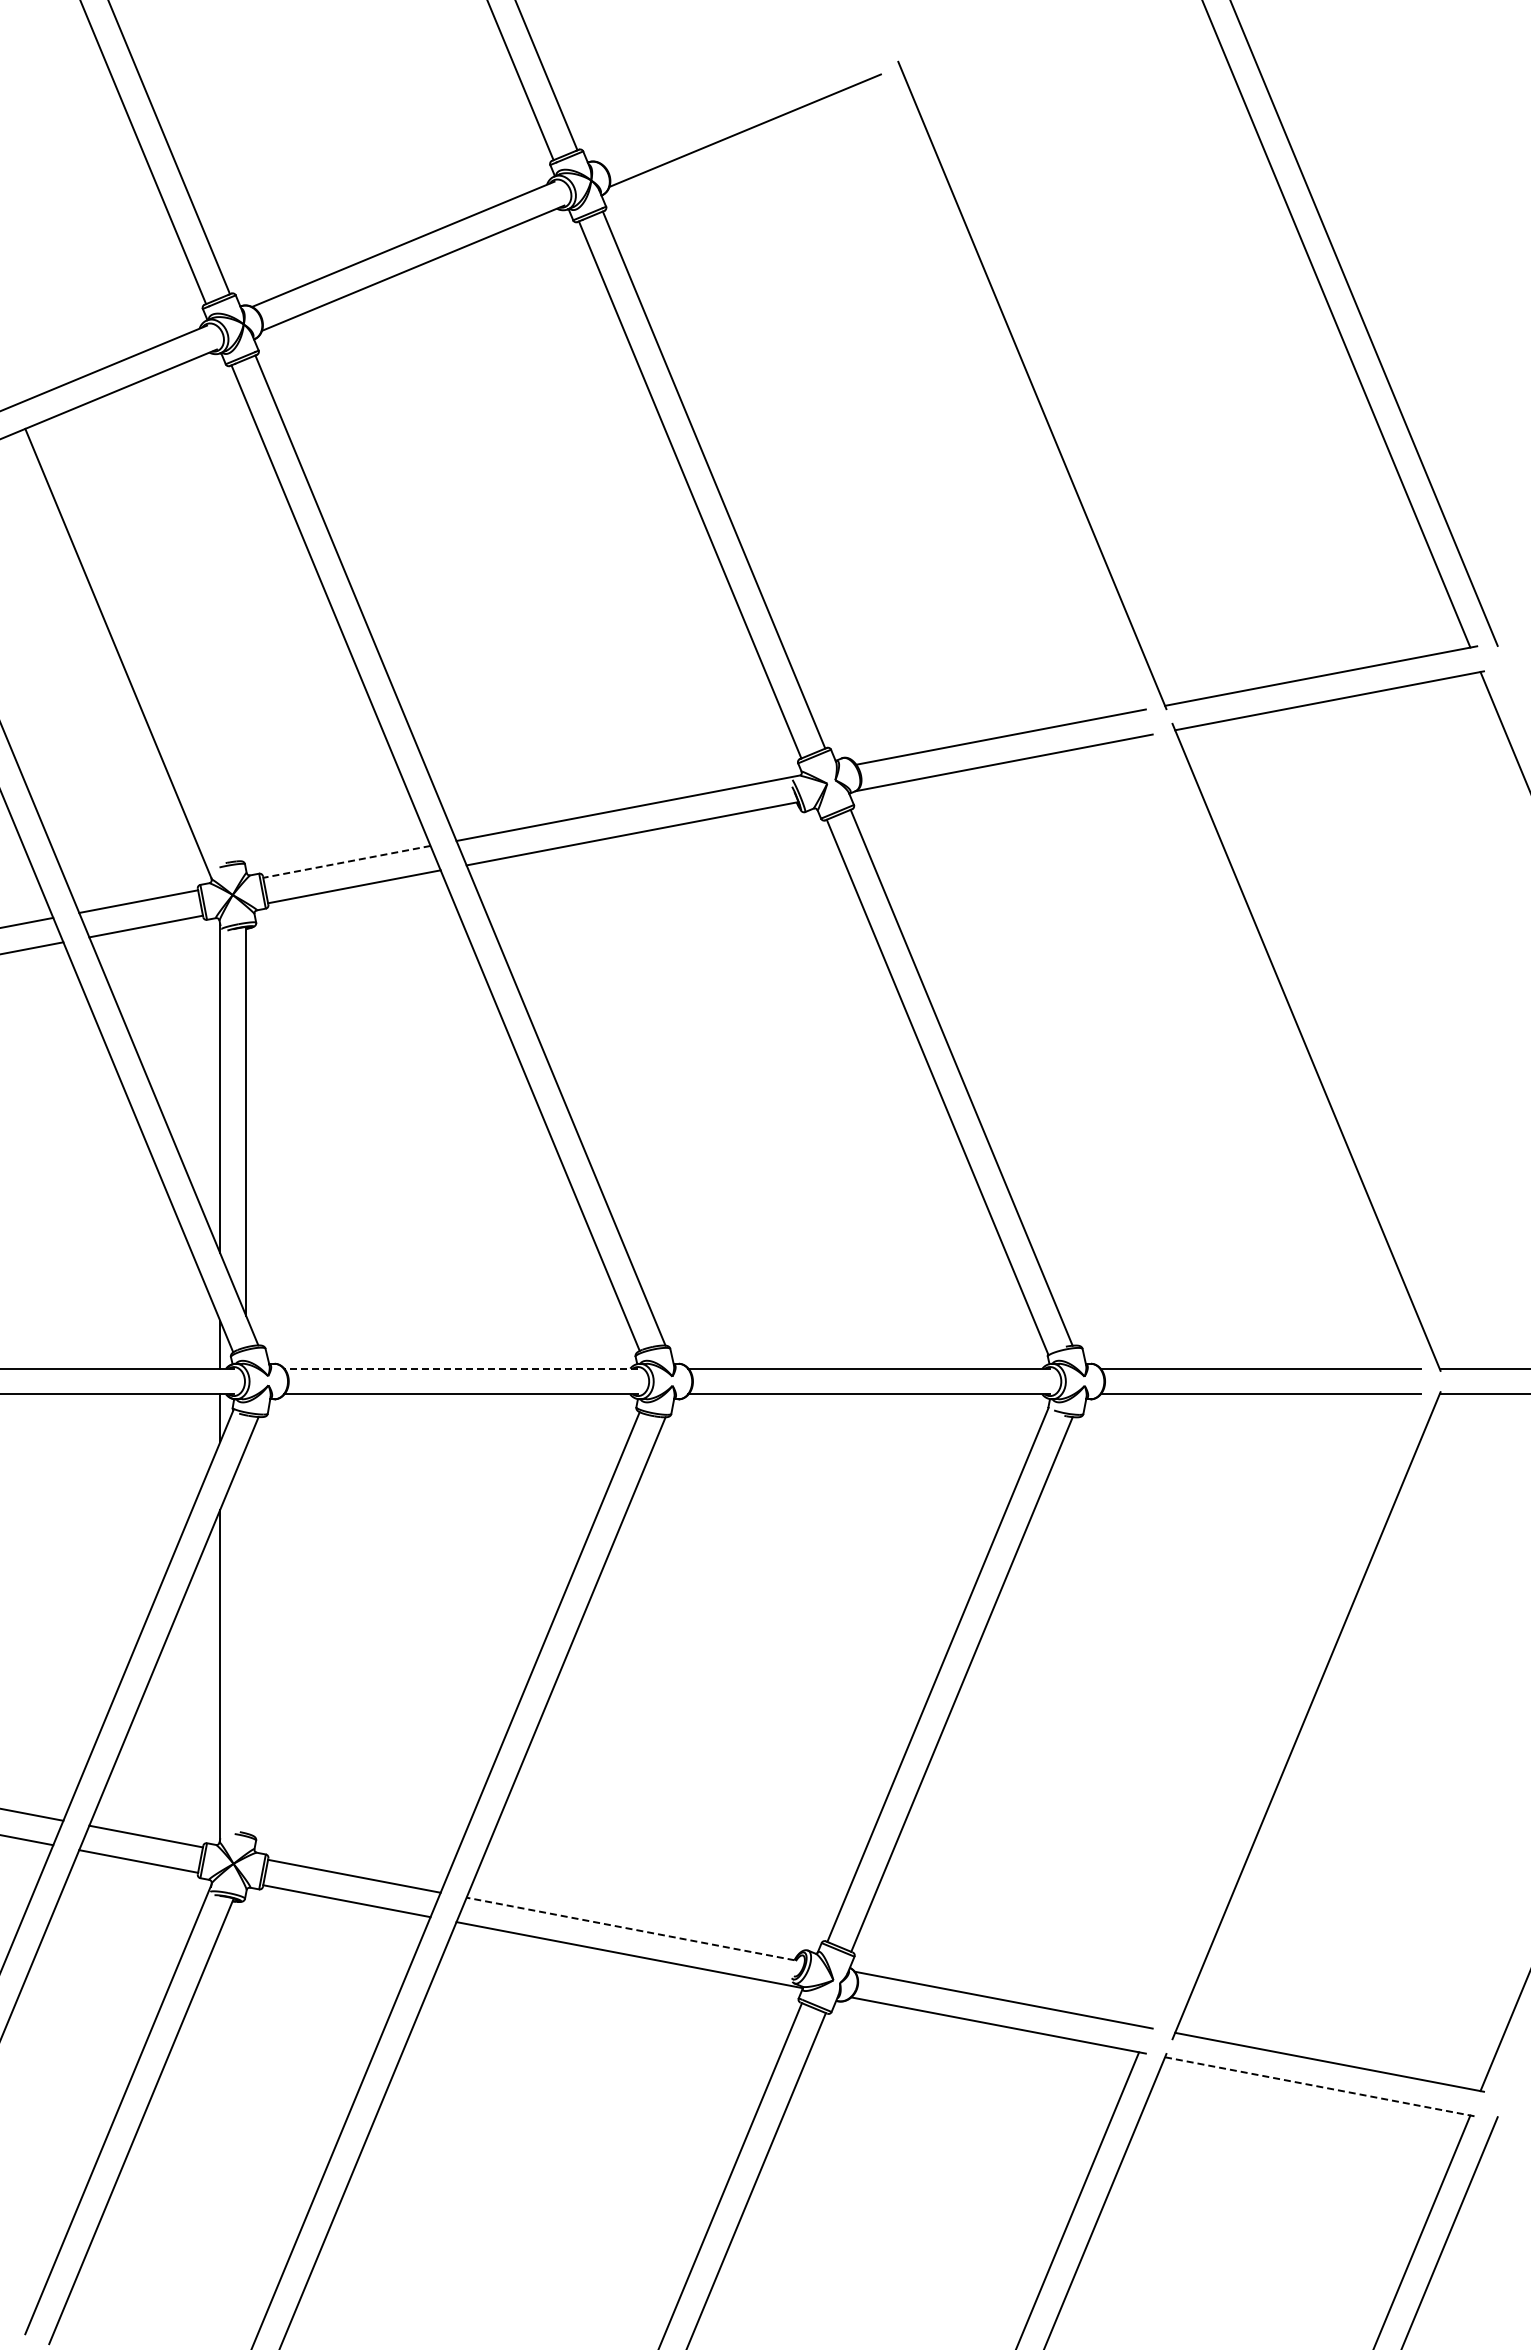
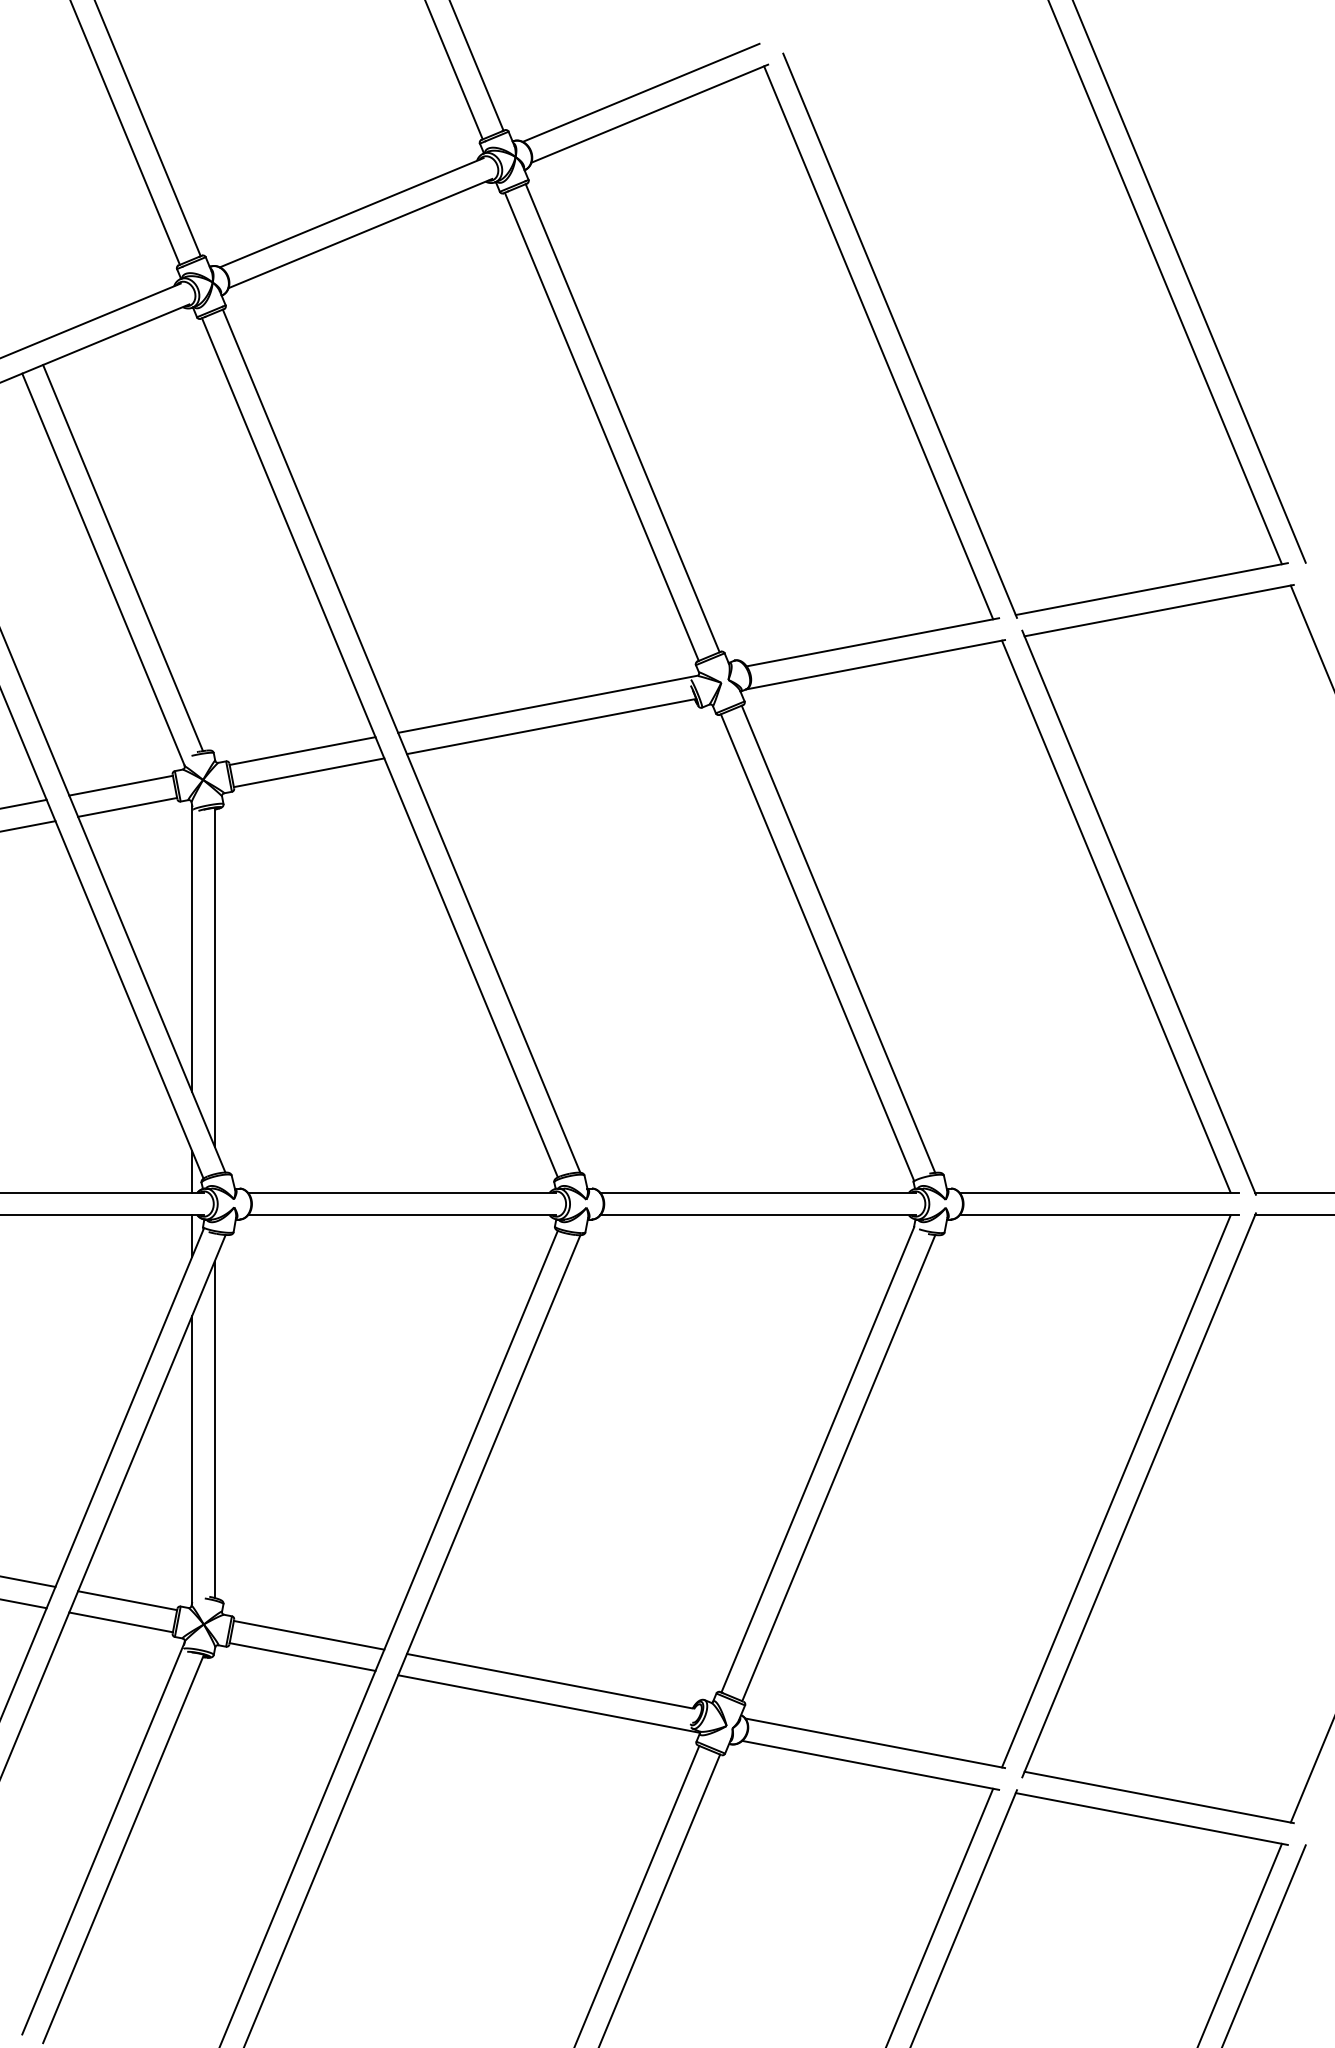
line: (735, 106) -> (641, 92), added
line: (1007, 393) -> (878, 342), added
line: (140, 640) -> (122, 558), added
line: (346, 862) -> (302, 751), dashed -> solid
line: (1280, 1051) -> (1116, 916), added
line: (461, 1368) -> (402, 1192), dashed -> solid
line: (246, 1640) -> (215, 1429), added
line: (1280, 1710) -> (1116, 1490), added
line: (630, 1928) -> (549, 1680), dashed -> solid
line: (1321, 2087) -> (1152, 1819), dashed -> solid

